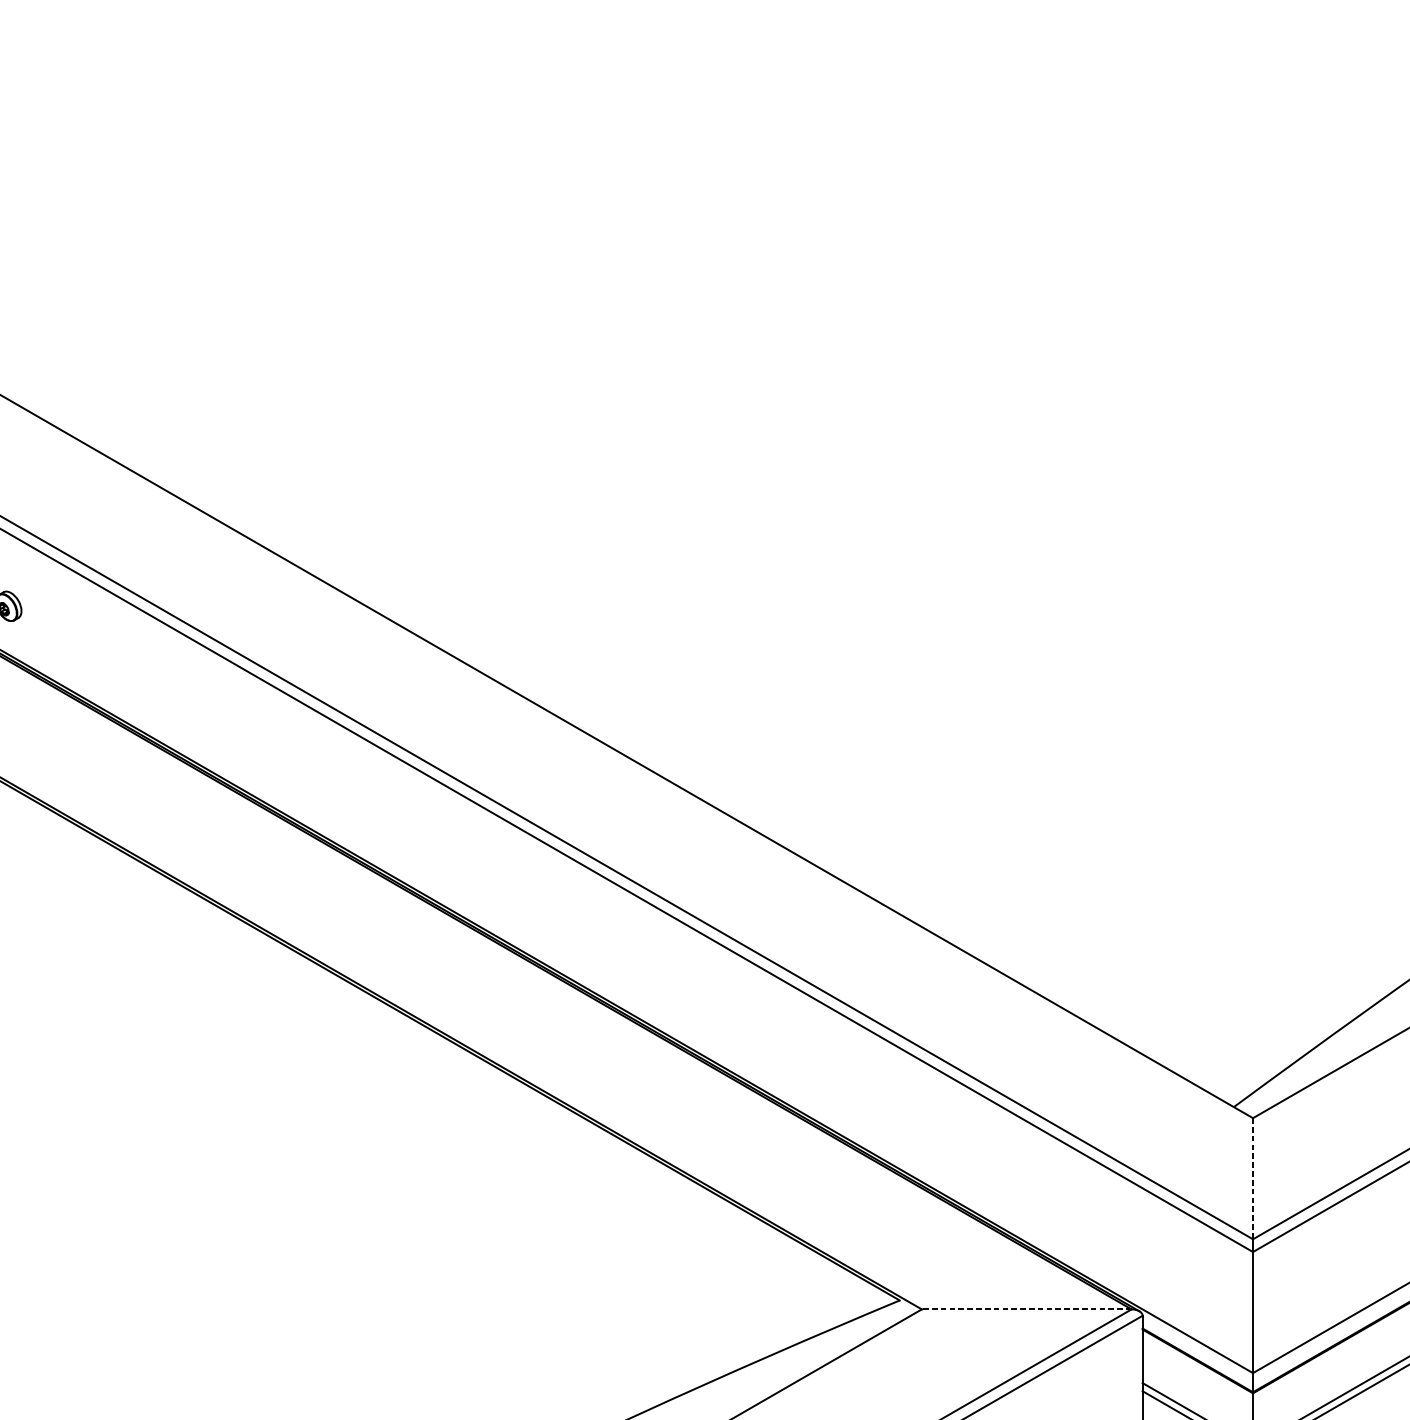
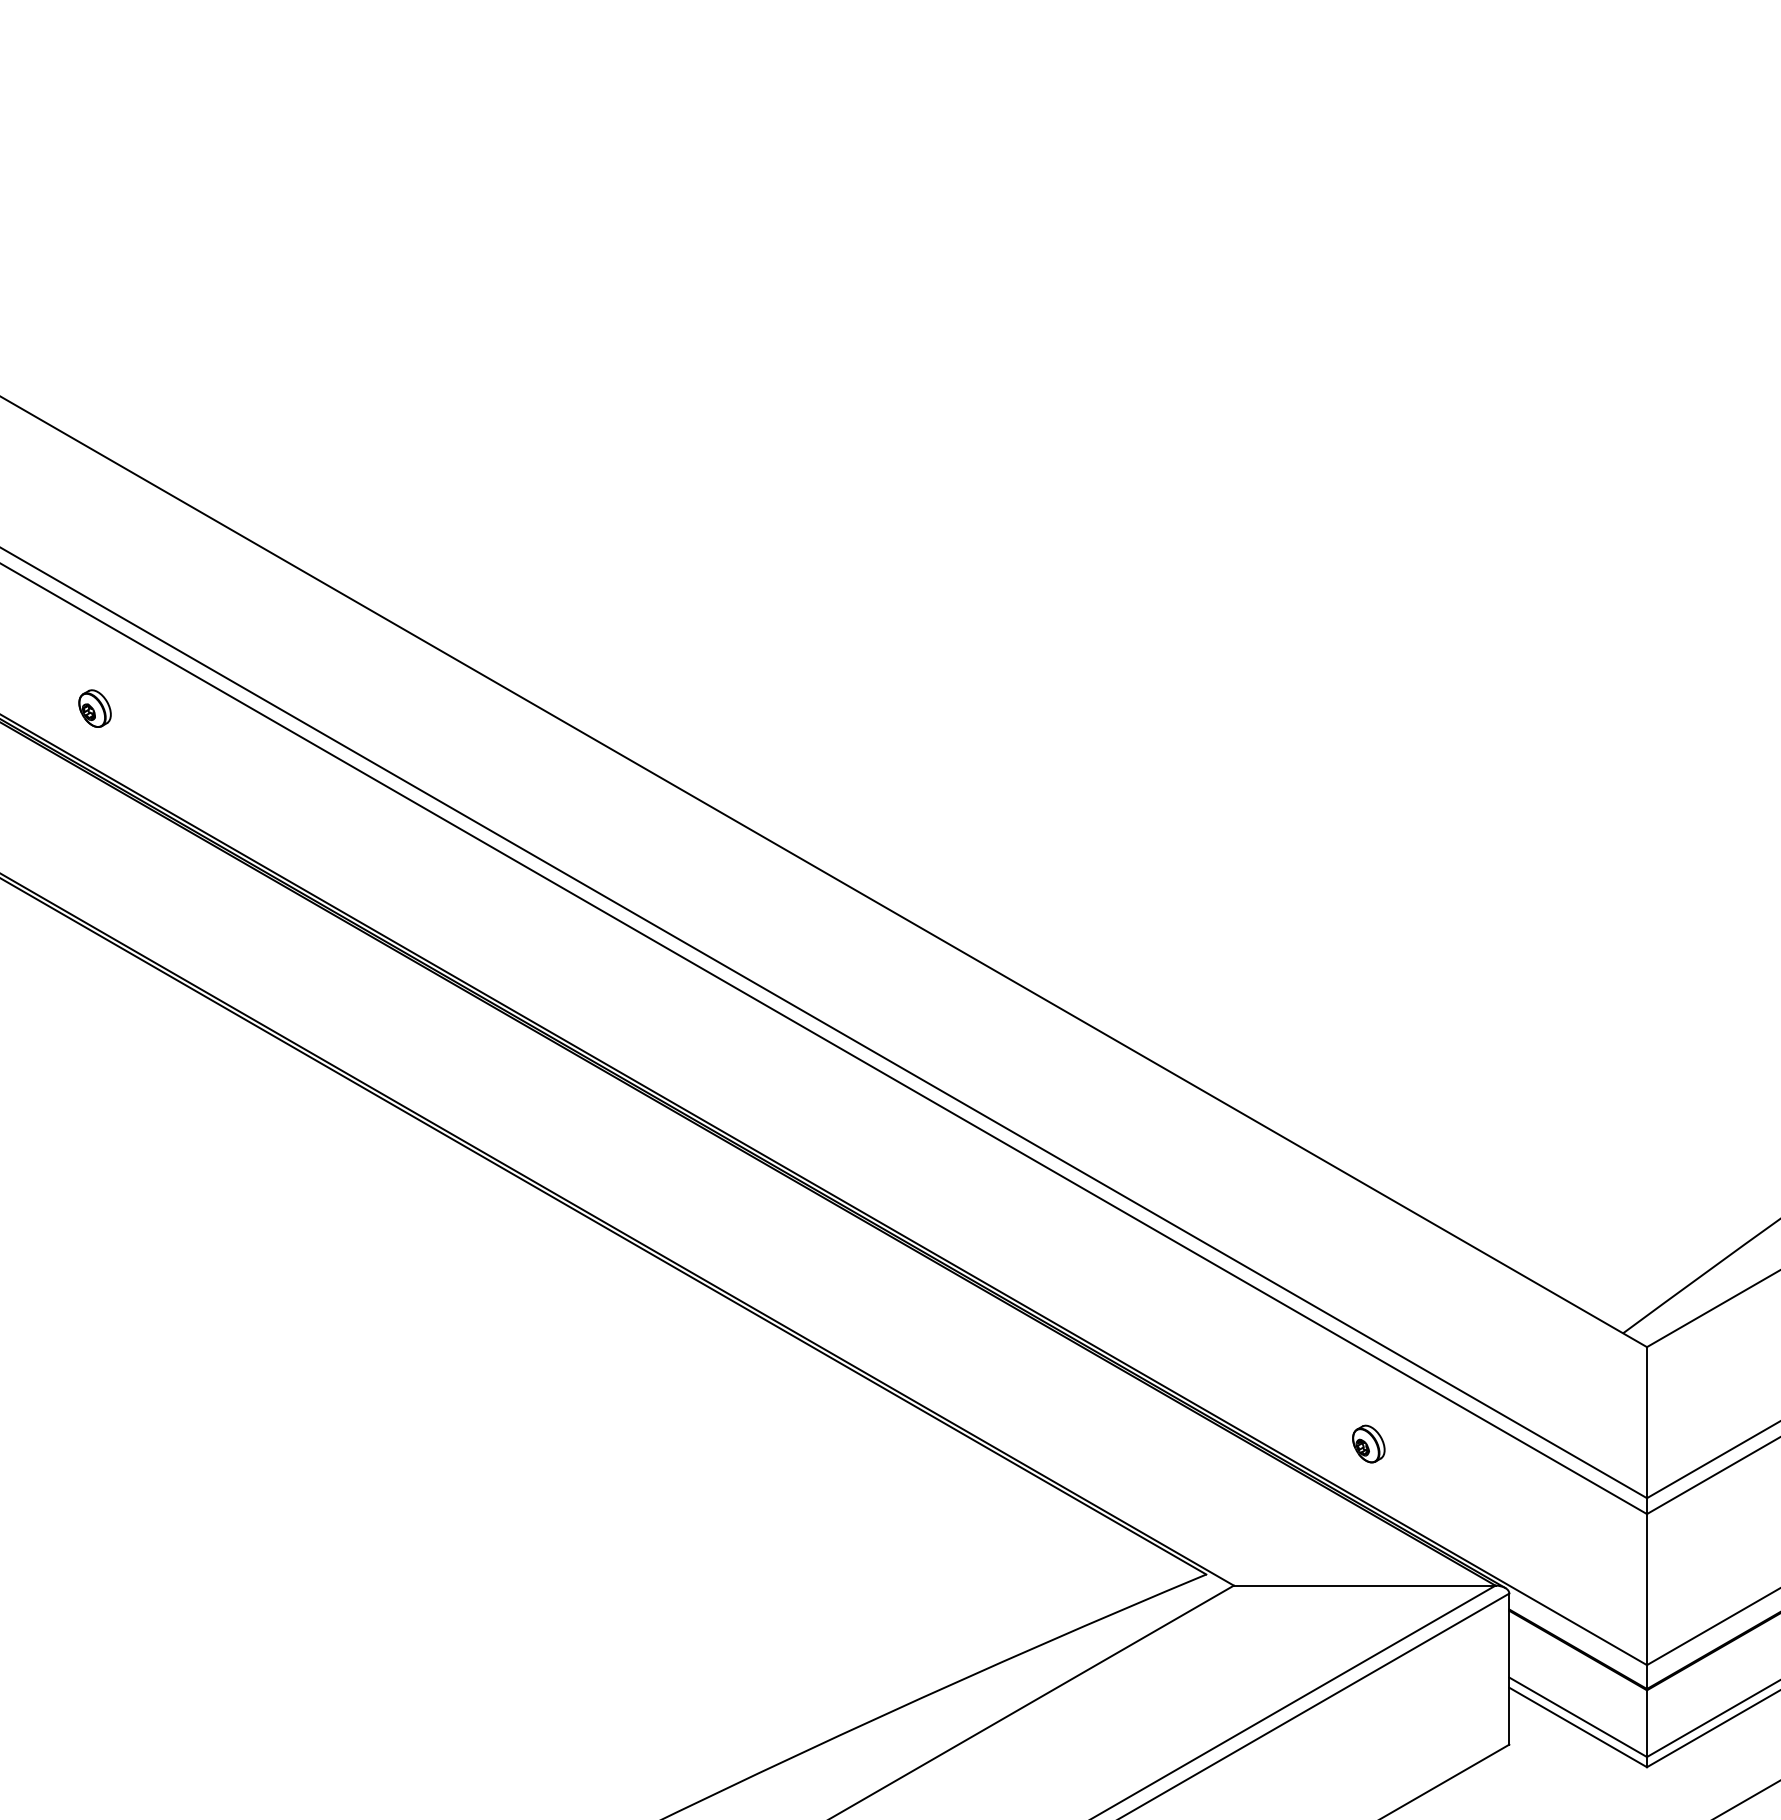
line: (1253, 1178) -> (1647, 1422), dashed -> solid
part: (1029, 1195) -> (1368, 1443), added
line: (1026, 1309) -> (1364, 1585), dashed -> solid

